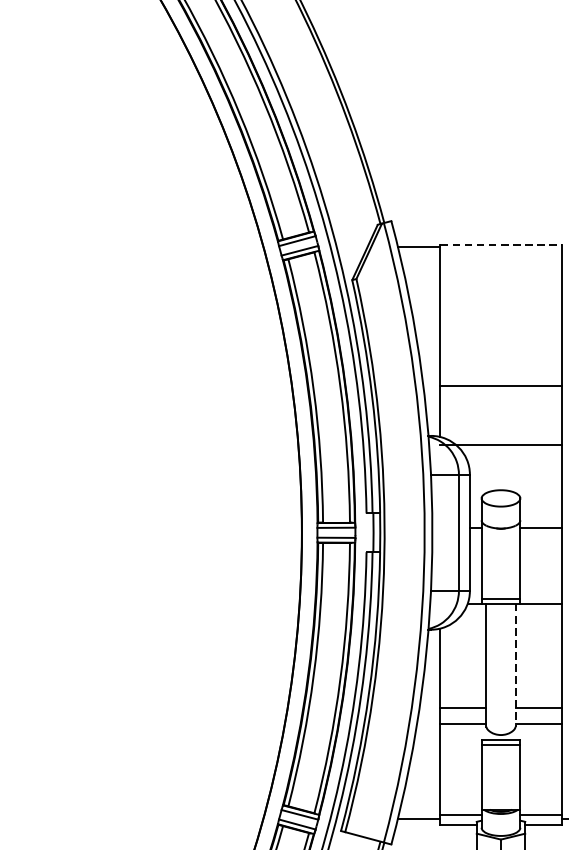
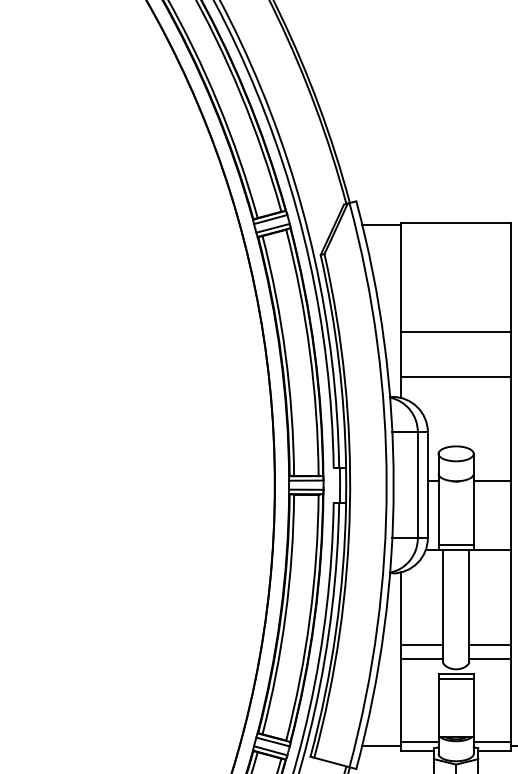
line: (501, 244) -> (456, 222), dashed -> solid
line: (501, 386) -> (456, 332), moved
line: (501, 444) -> (456, 376), moved
line: (515, 666) -> (469, 606), dashed -> solid

